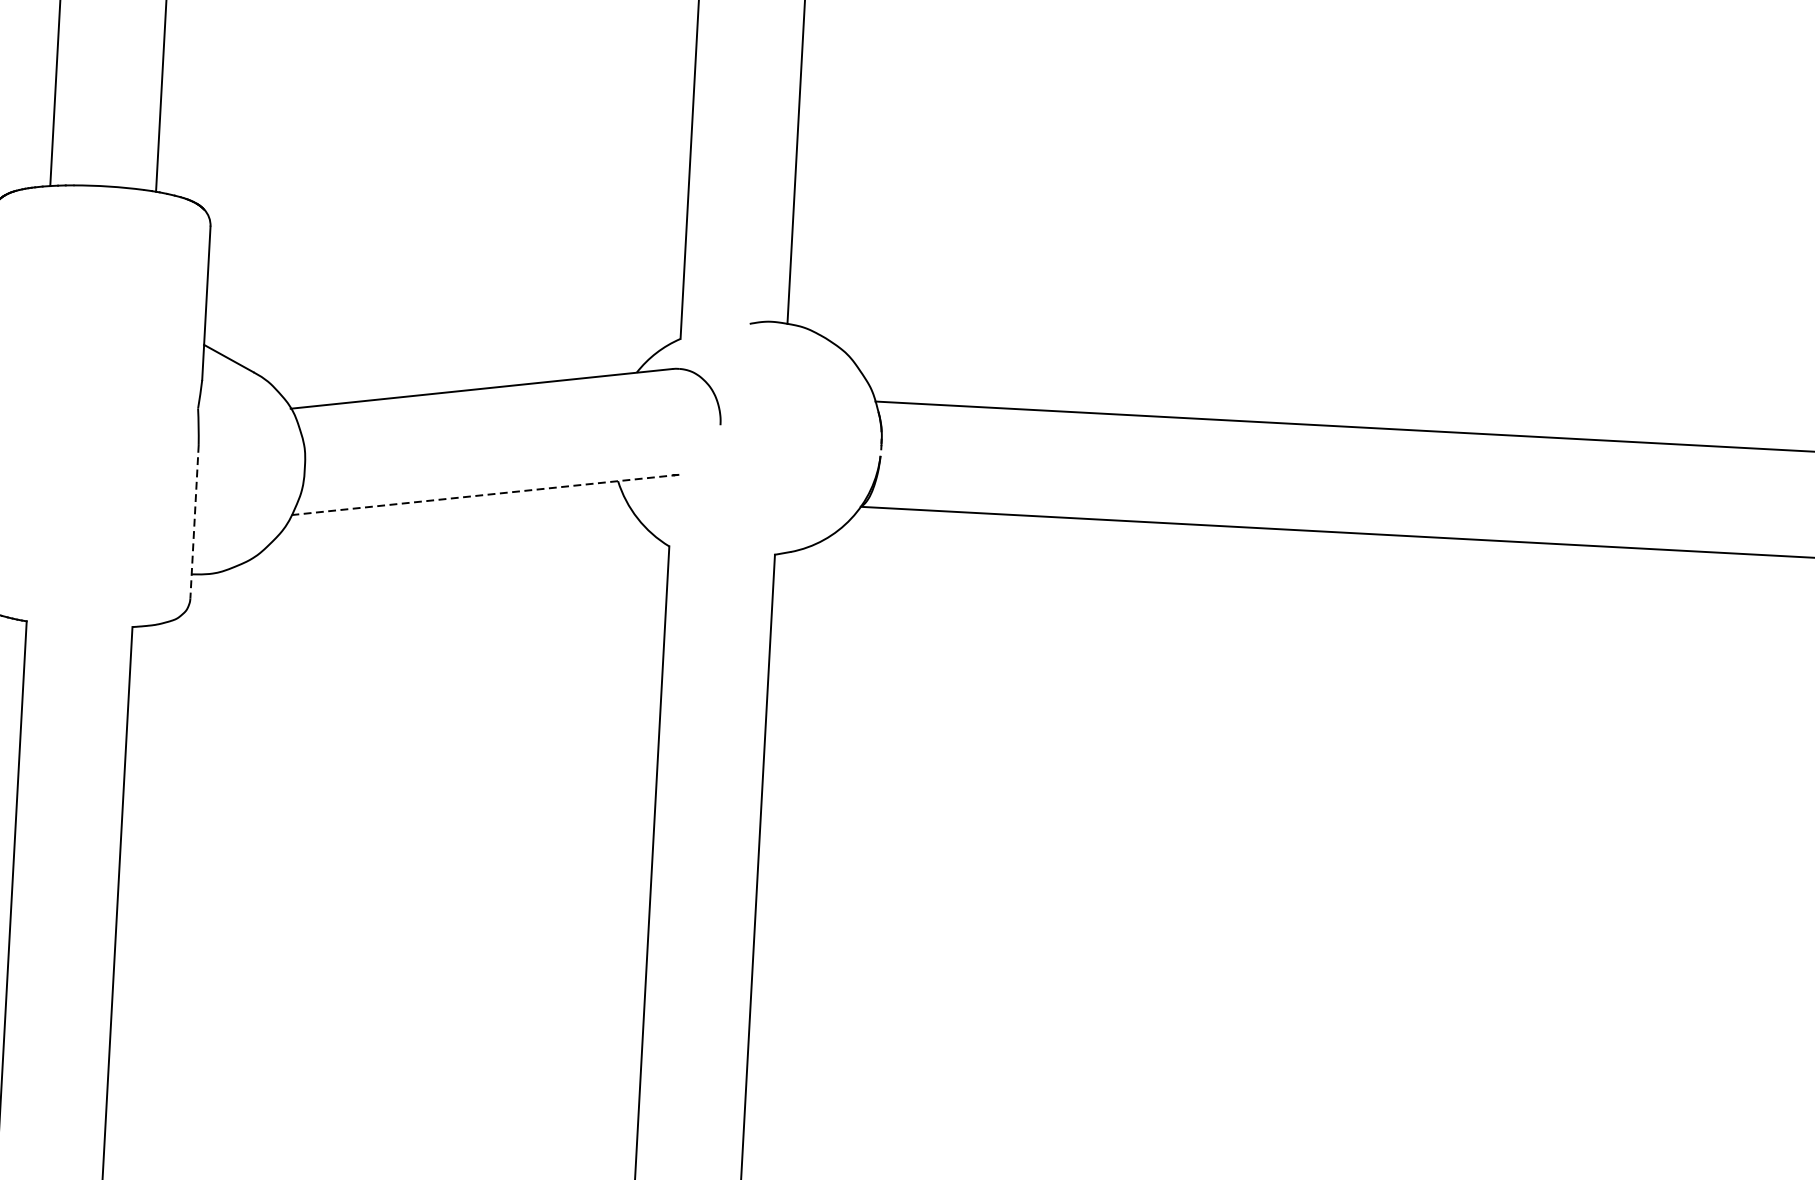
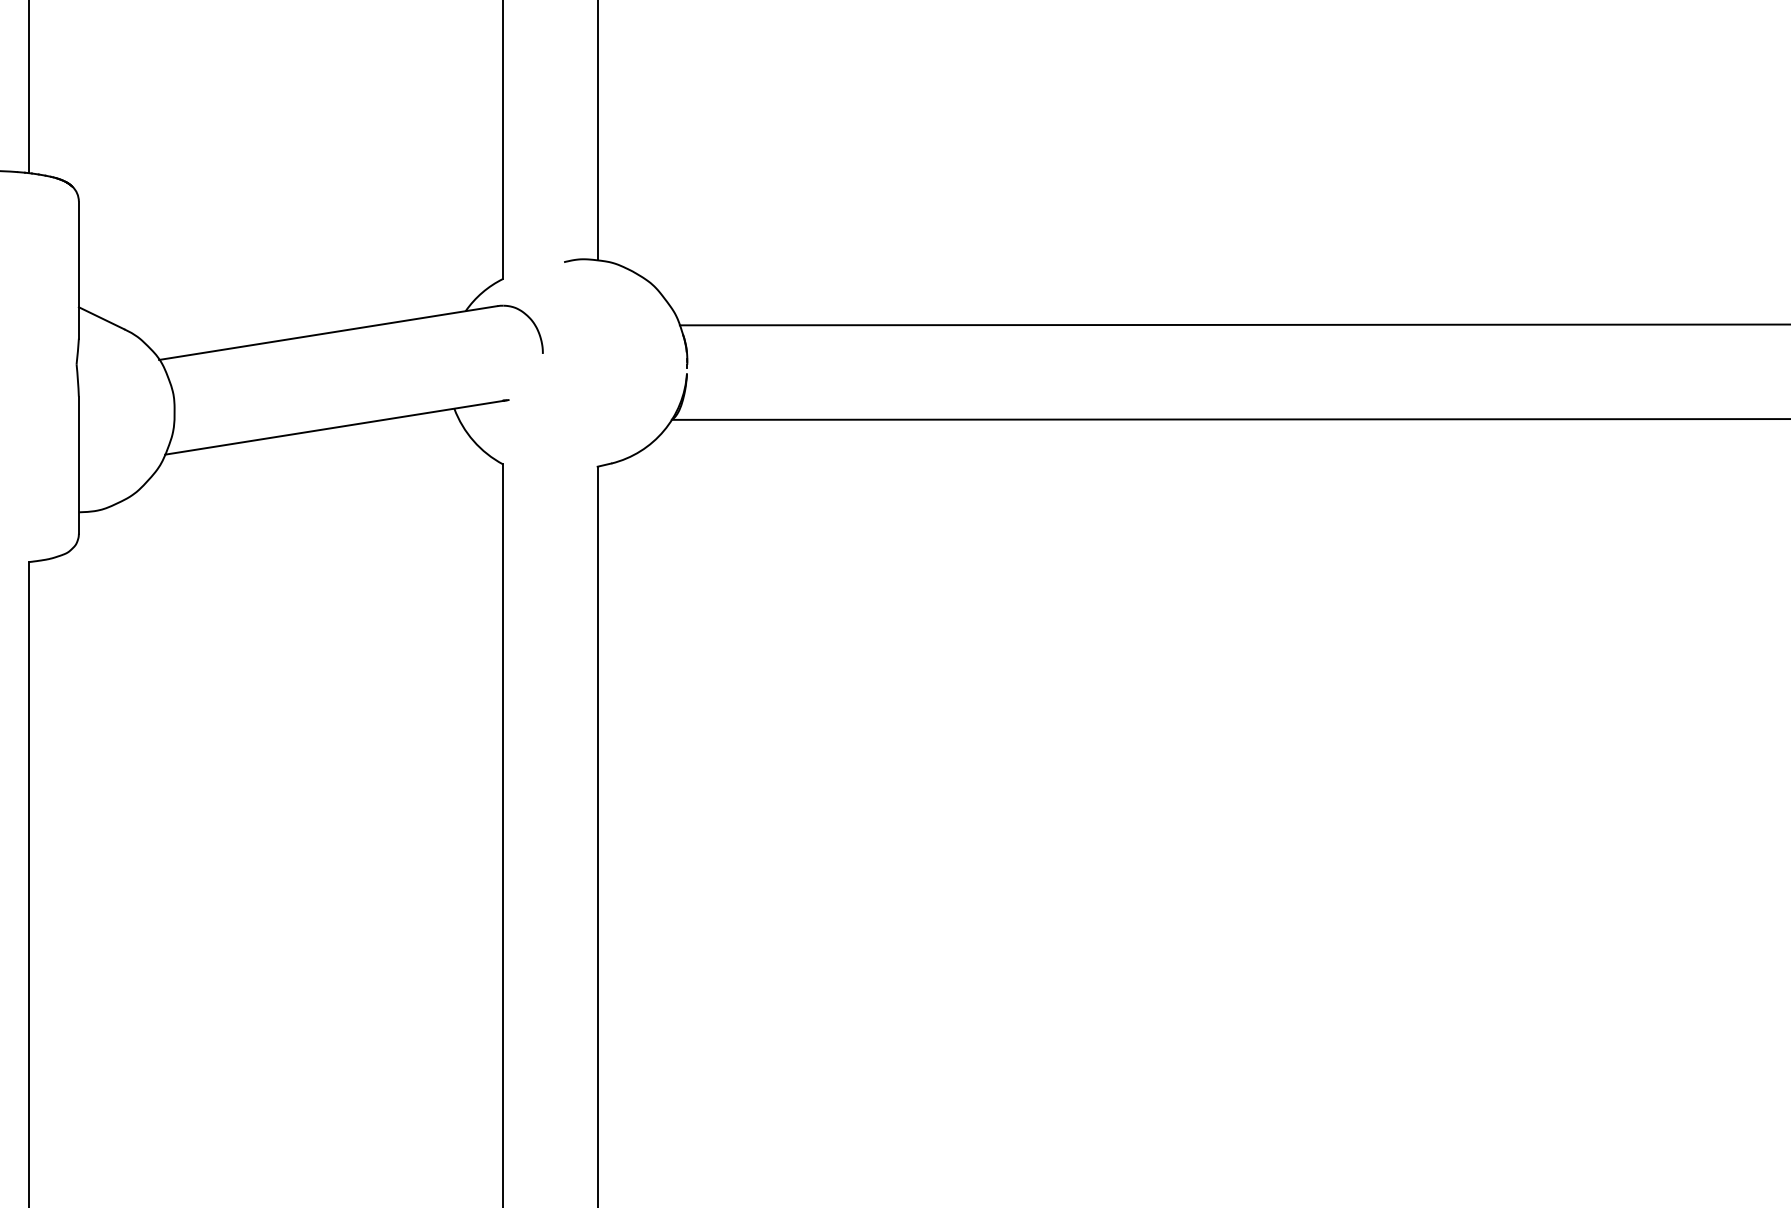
line: (485, 495) -> (336, 427), dashed -> solid
line: (194, 521) -> (78, 465), dashed -> solid

